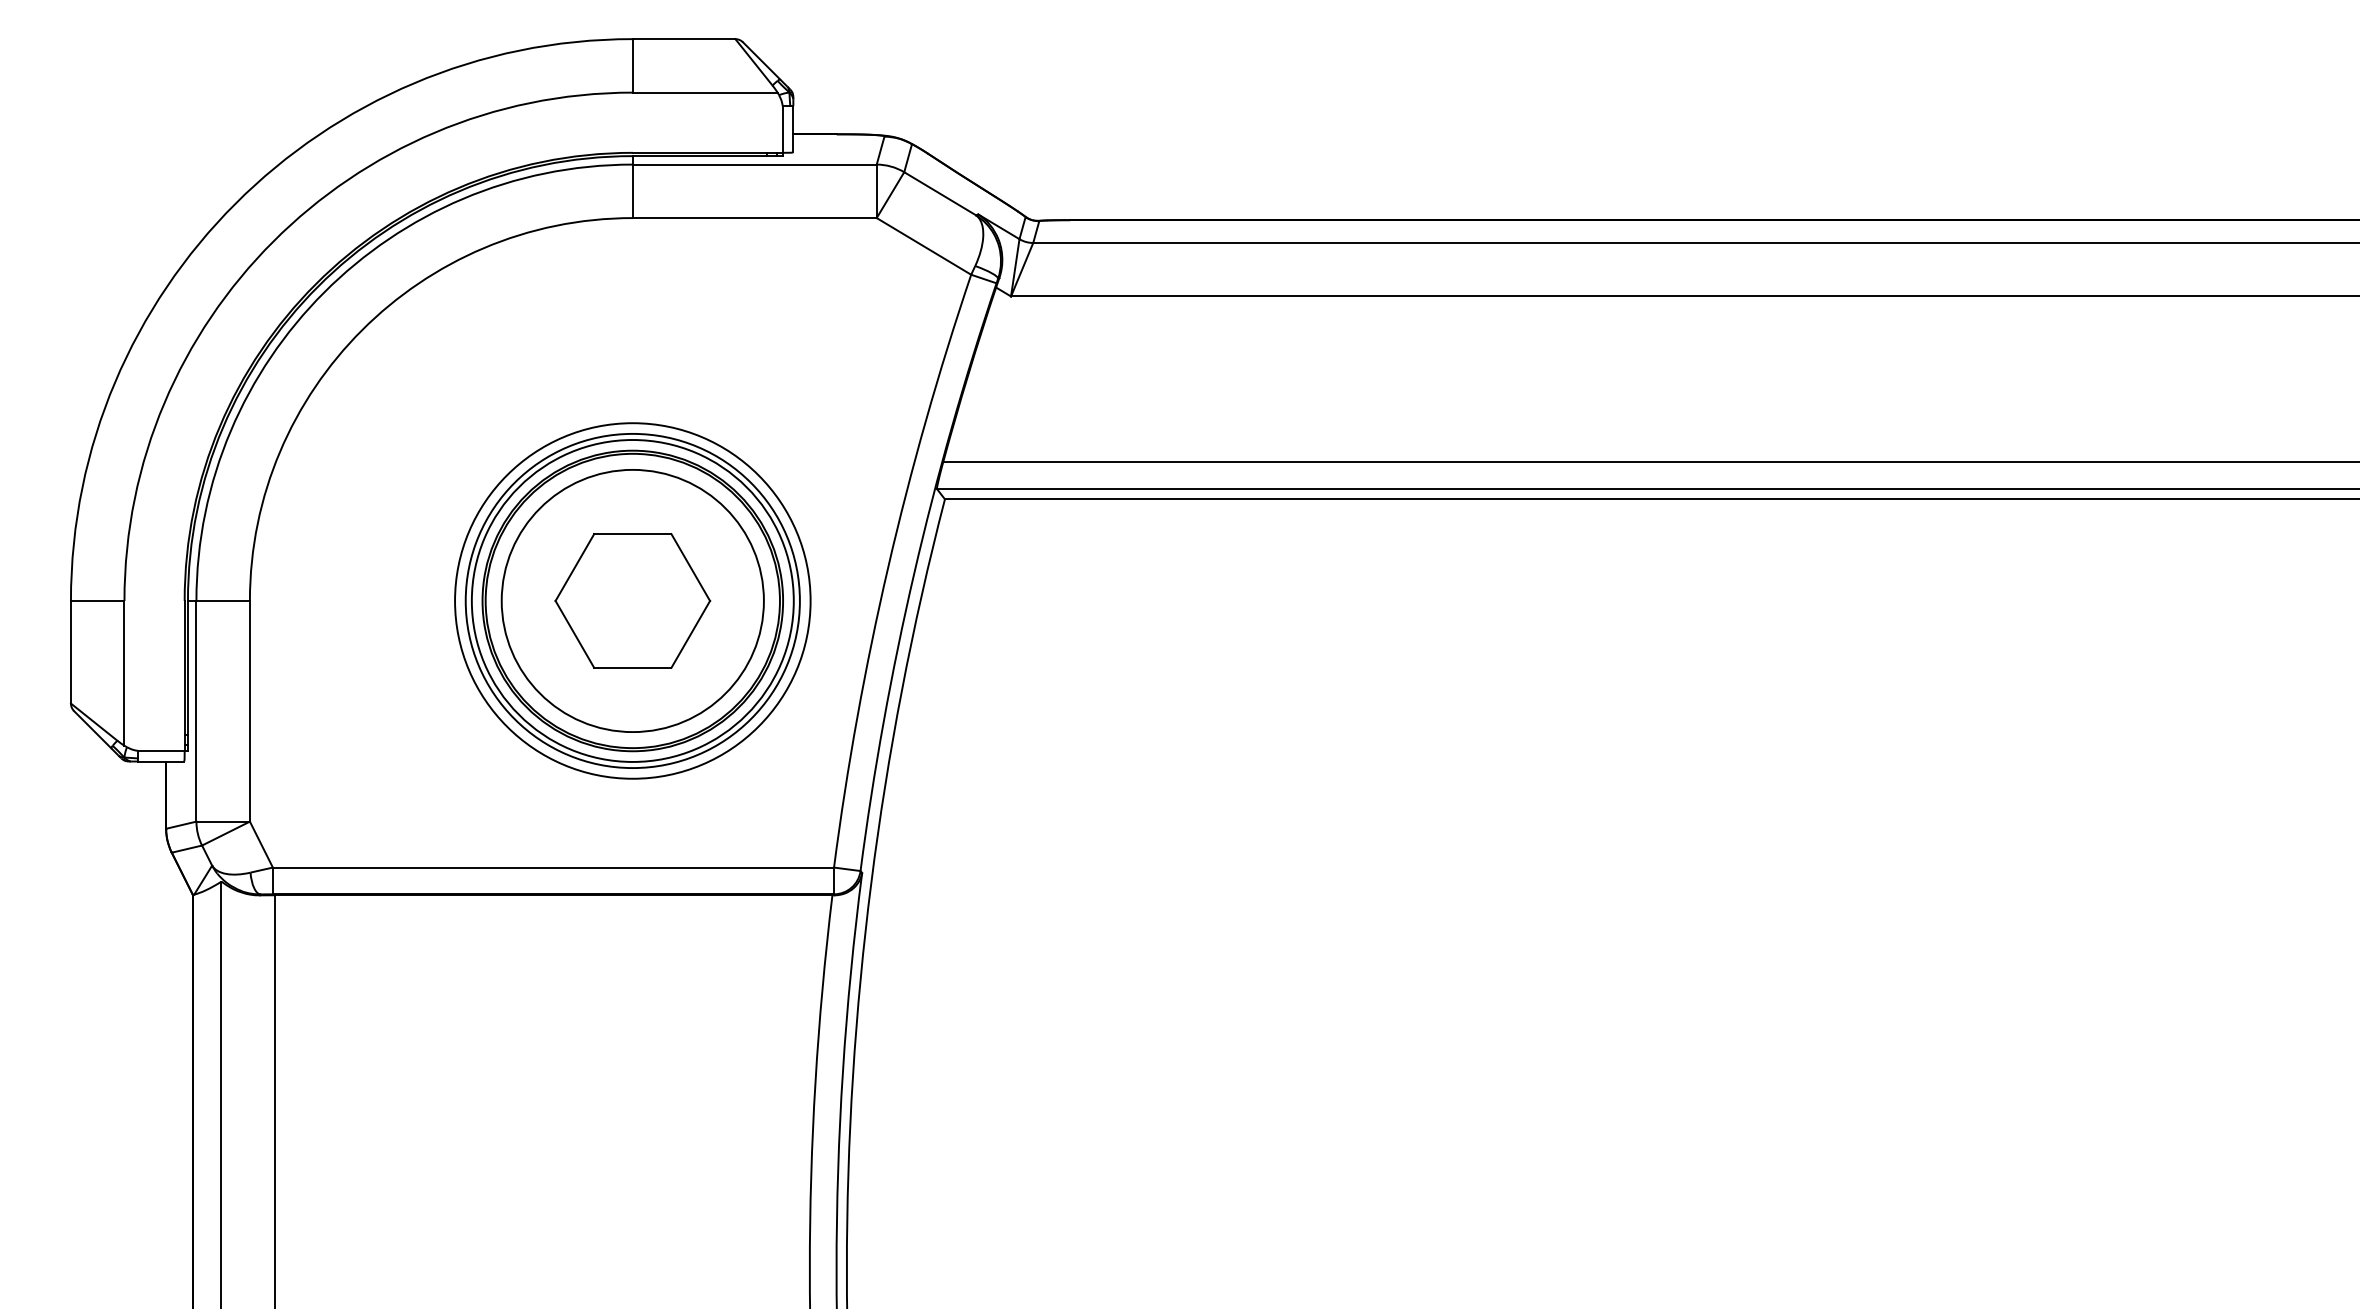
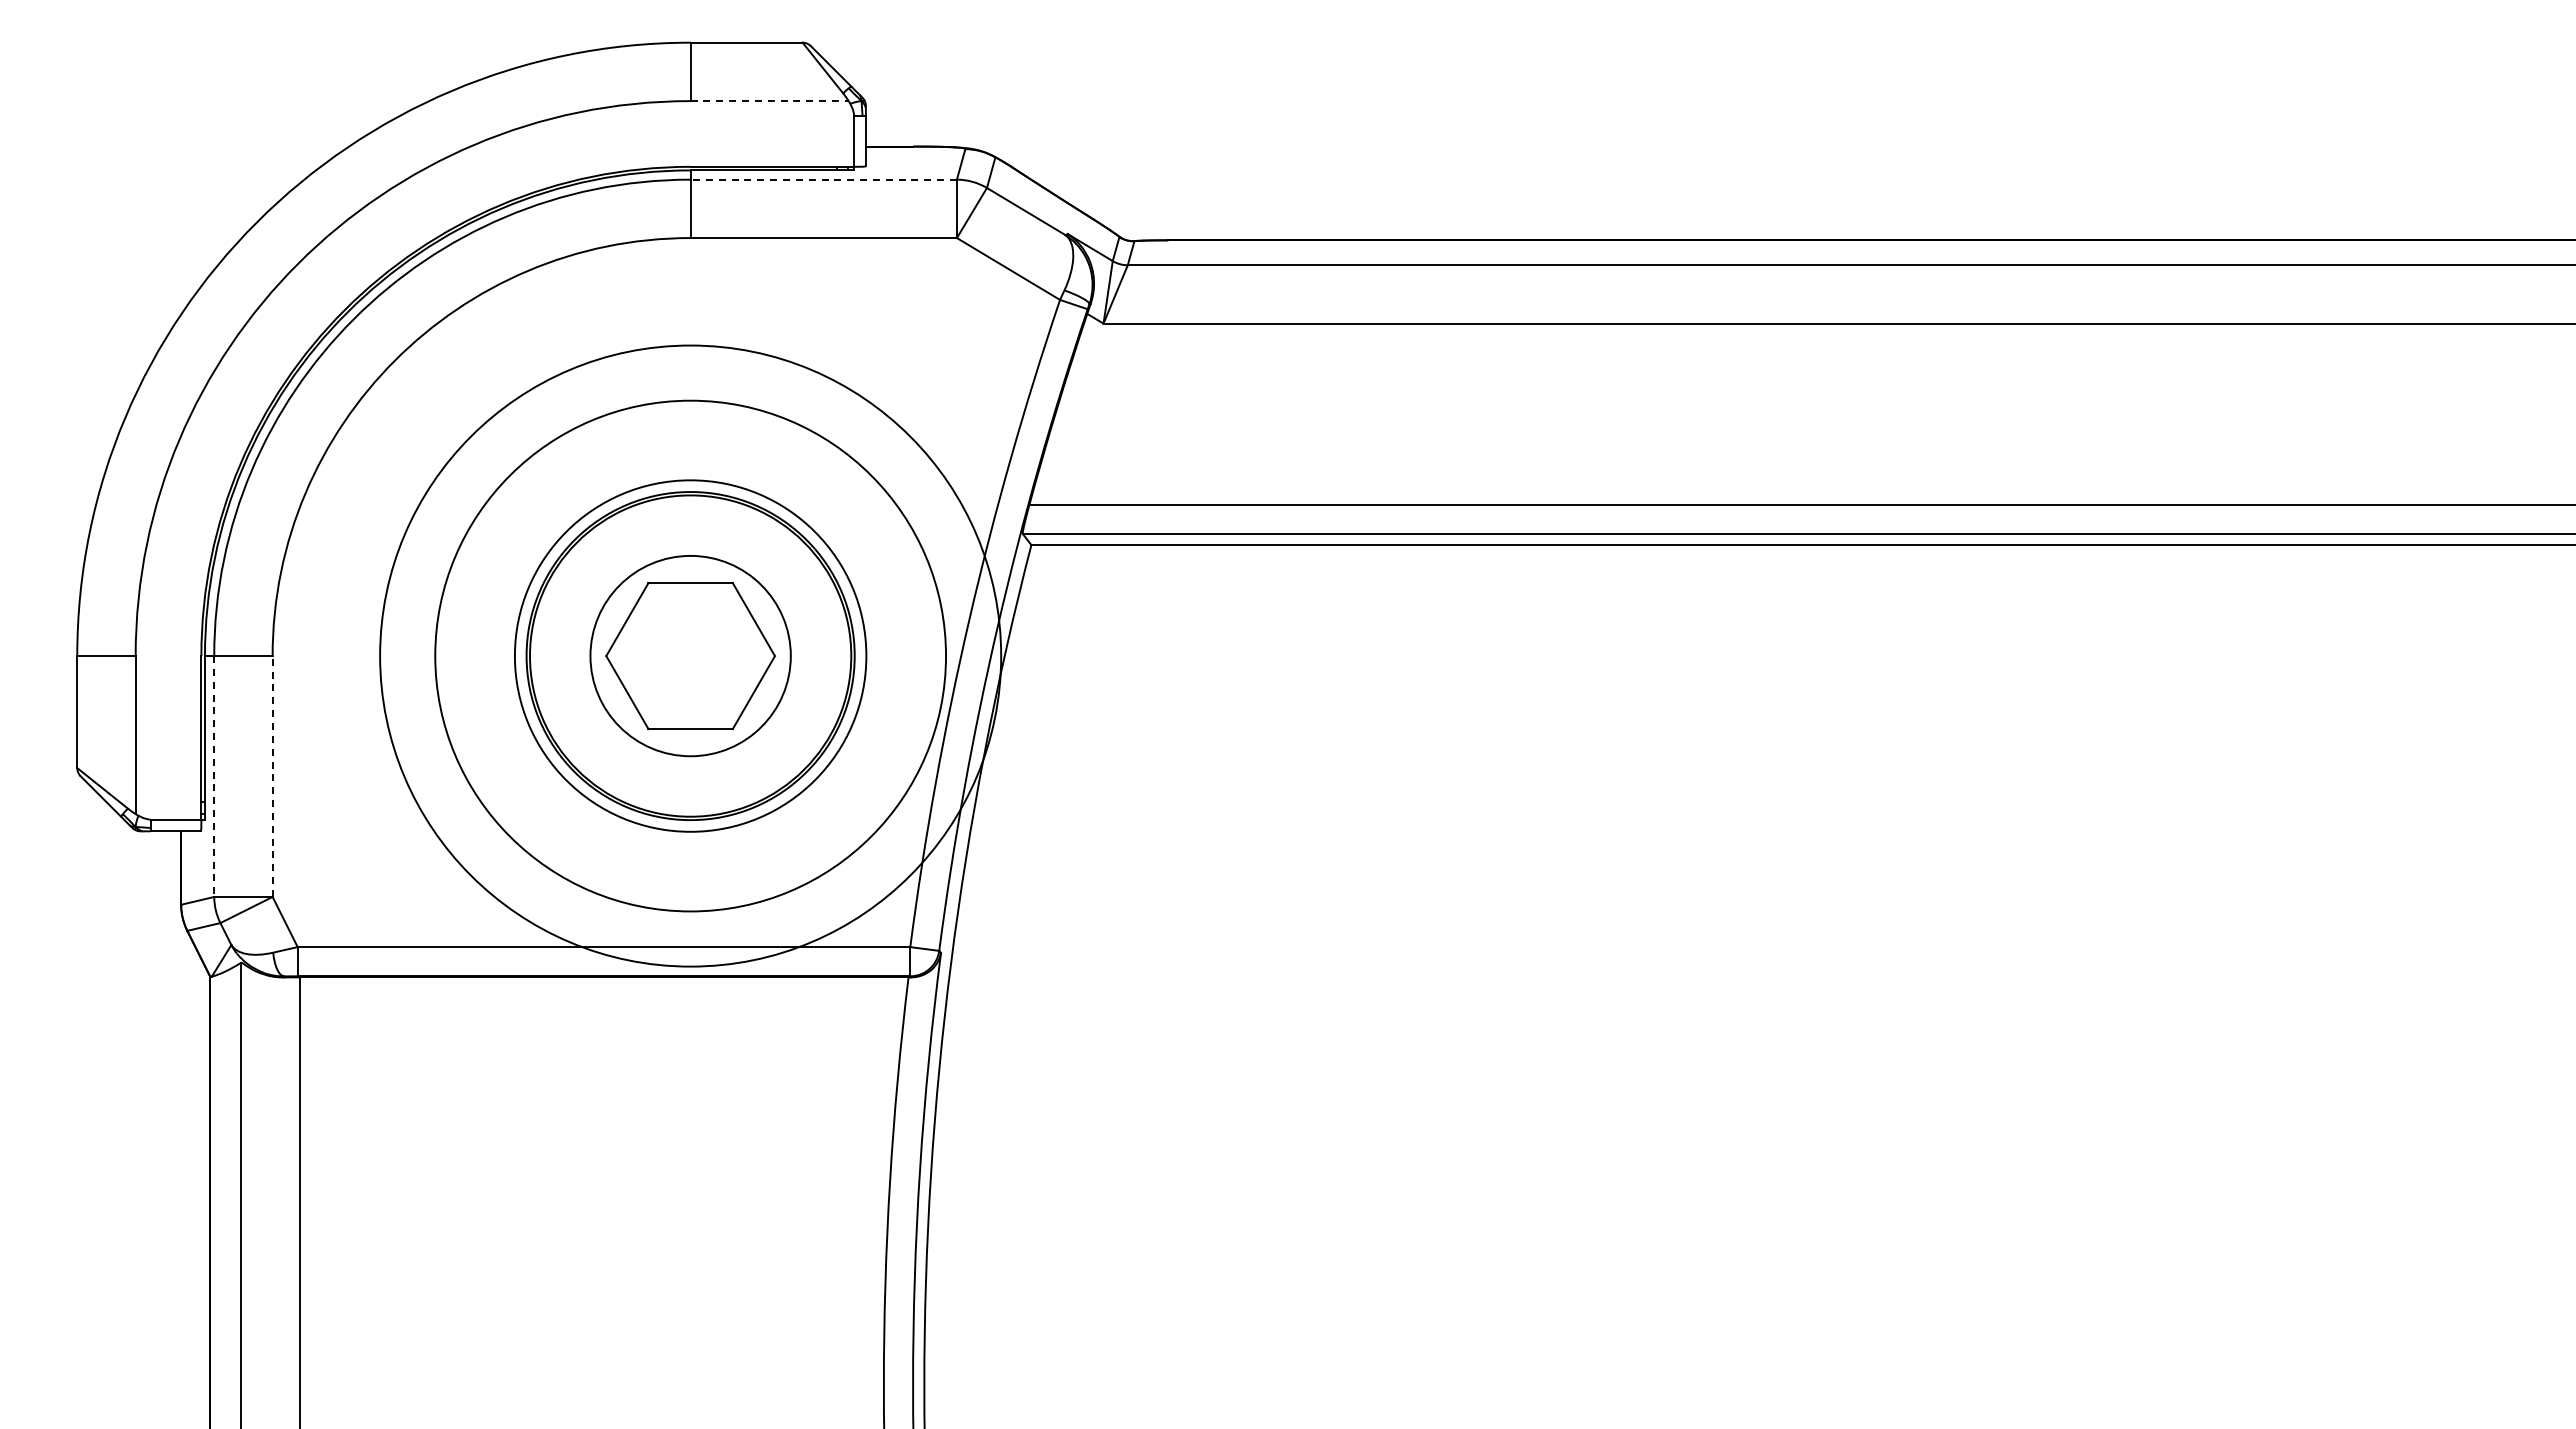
line: (705, 92) -> (770, 101), solid -> dashed
line: (754, 164) -> (823, 179), solid -> dashed
circle: (632, 600) -> (690, 655), size x0.7
circle: (632, 600) -> (690, 655), size x1.4
circle: (632, 601) -> (690, 656), size x1.6
line: (249, 711) -> (272, 776), solid -> dashed
line: (196, 712) -> (214, 777), solid -> dashed

